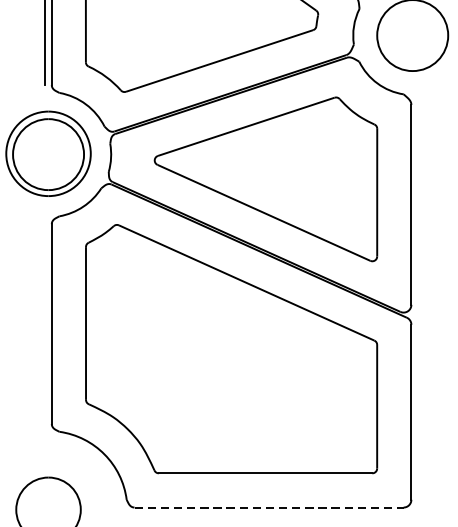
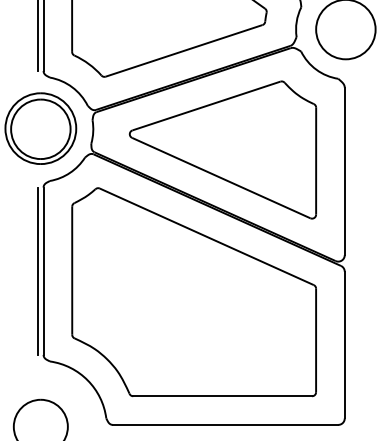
line: (45, 323) -> (38, 270), added
line: (268, 507) -> (225, 424), dashed -> solid

